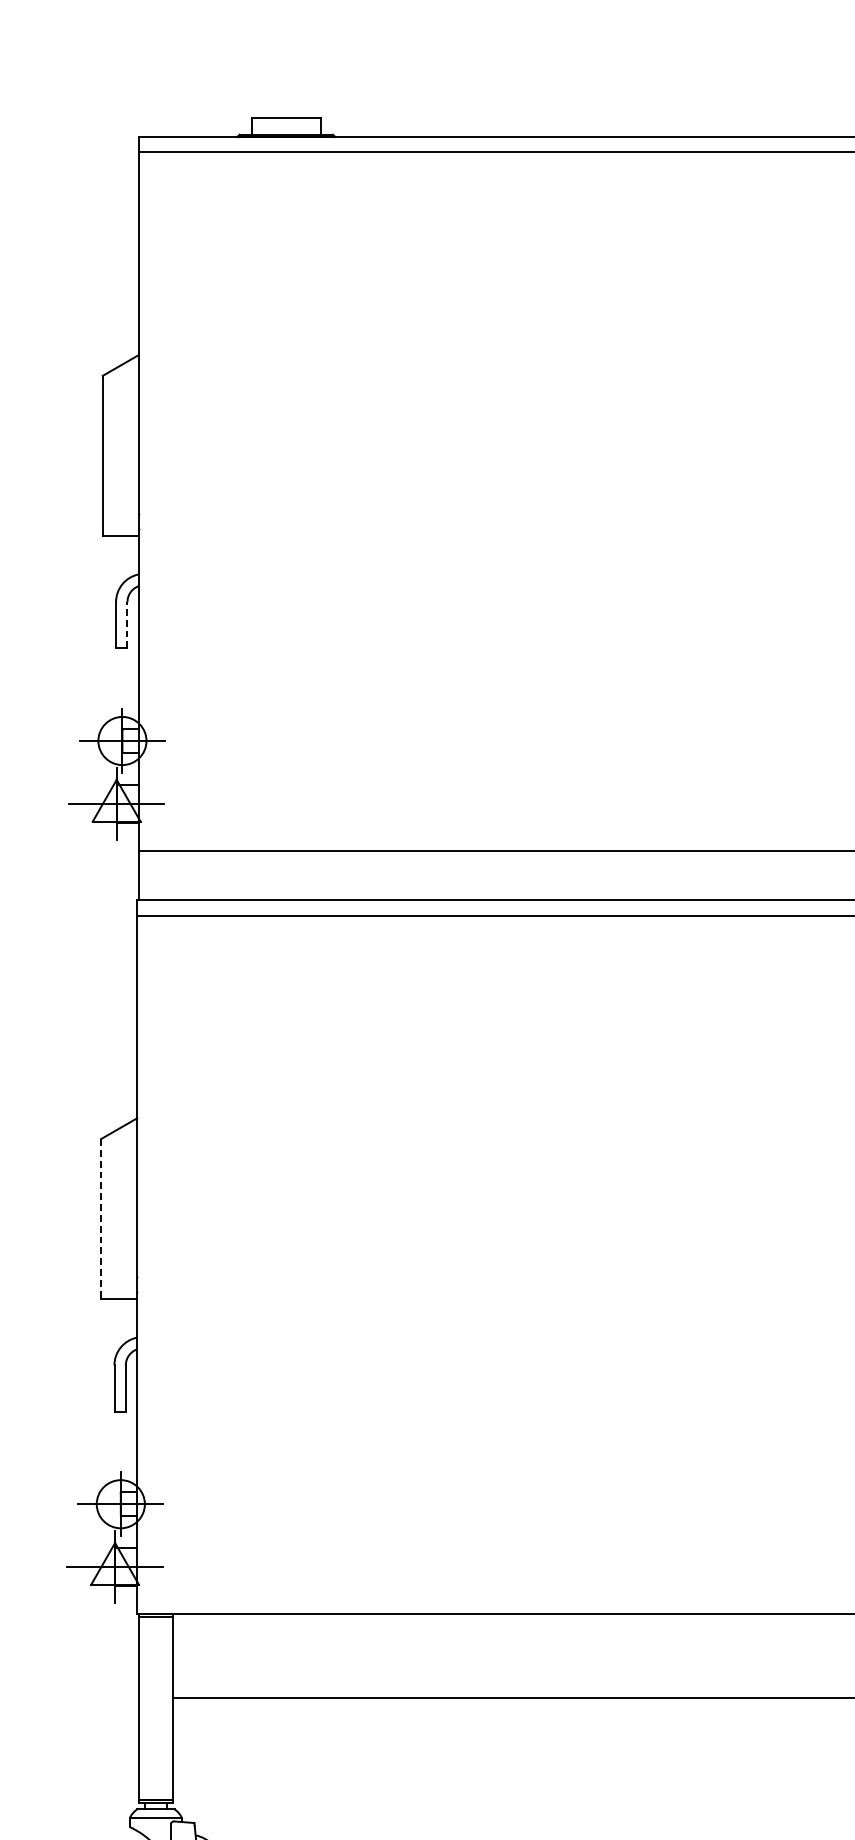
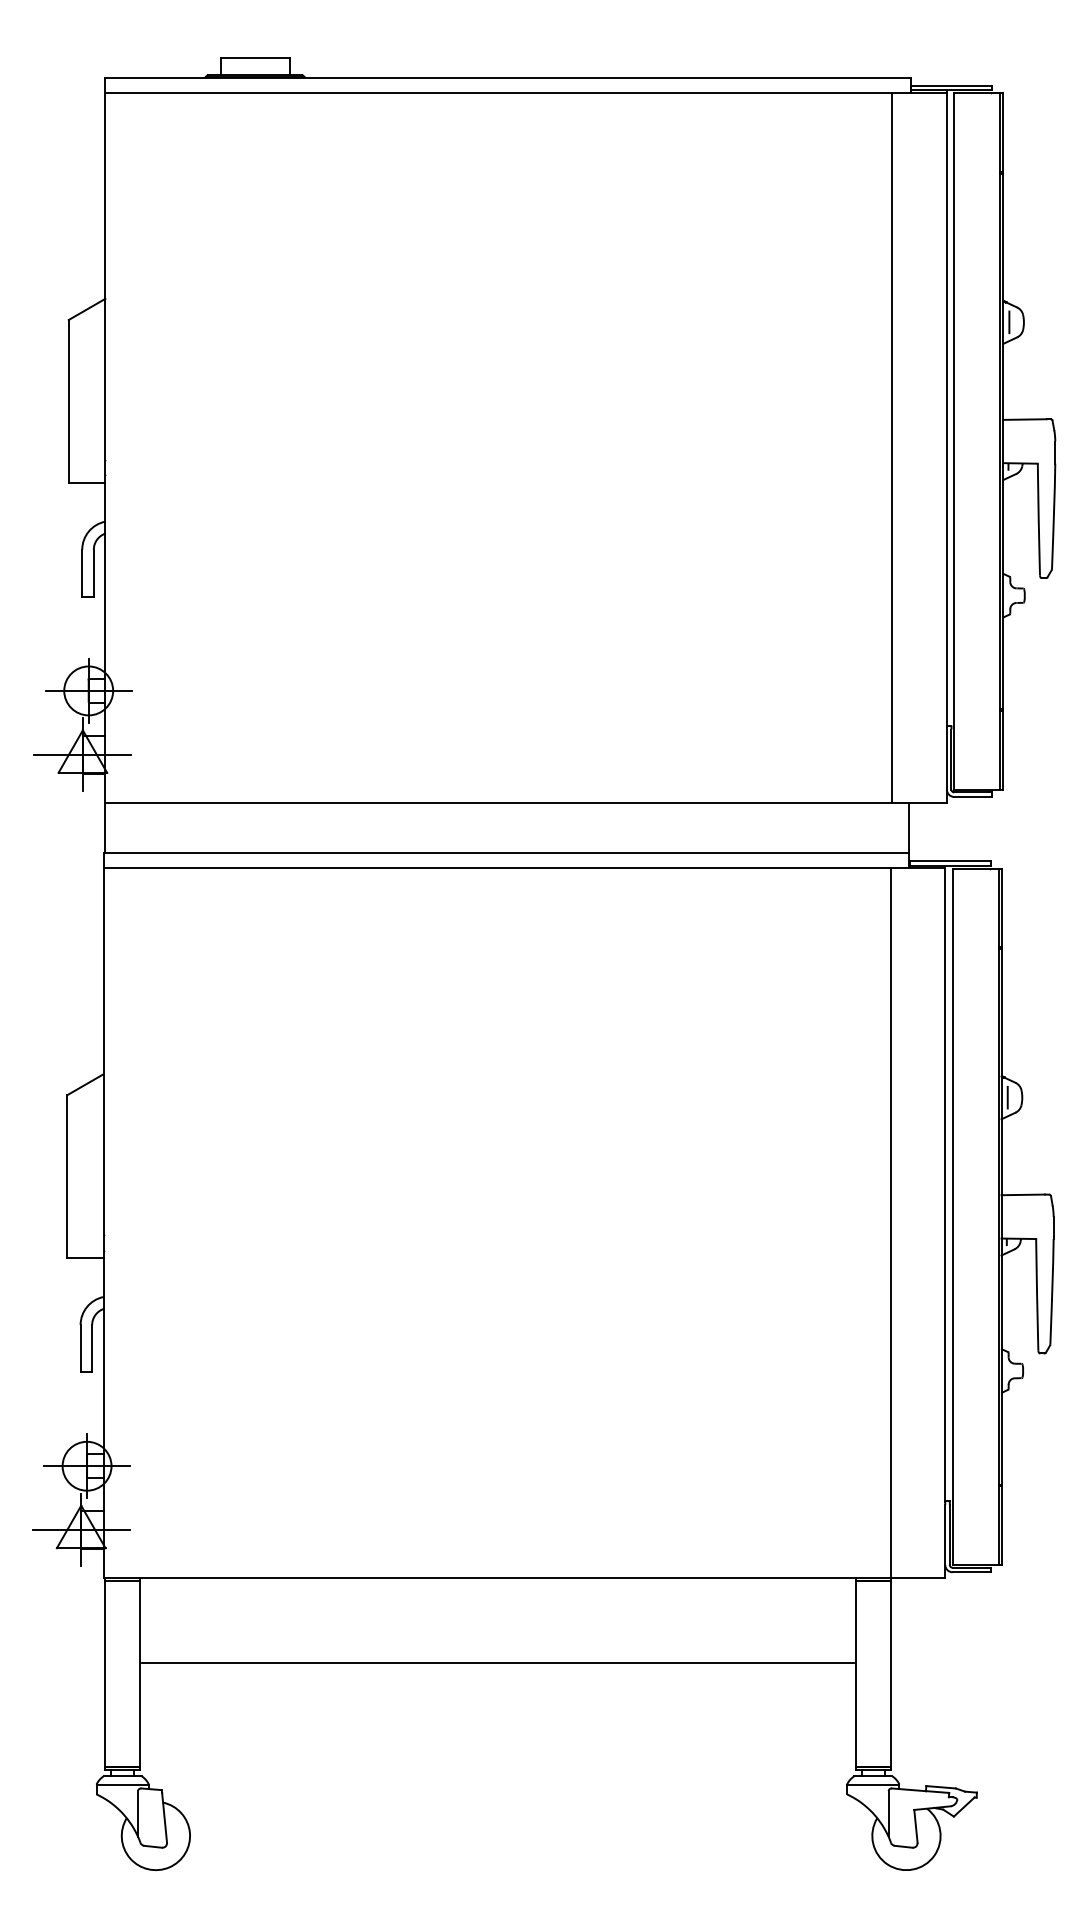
line: (127, 624) -> (93, 572), dashed -> solid
line: (101, 1219) -> (67, 1177), dashed -> solid

